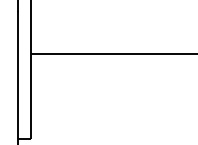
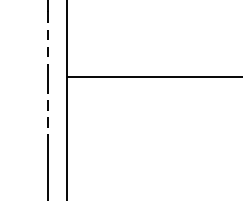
line: (17, 30) -> (46, 41), solid -> dashed
line: (17, 75) -> (46, 110), solid -> dashed

